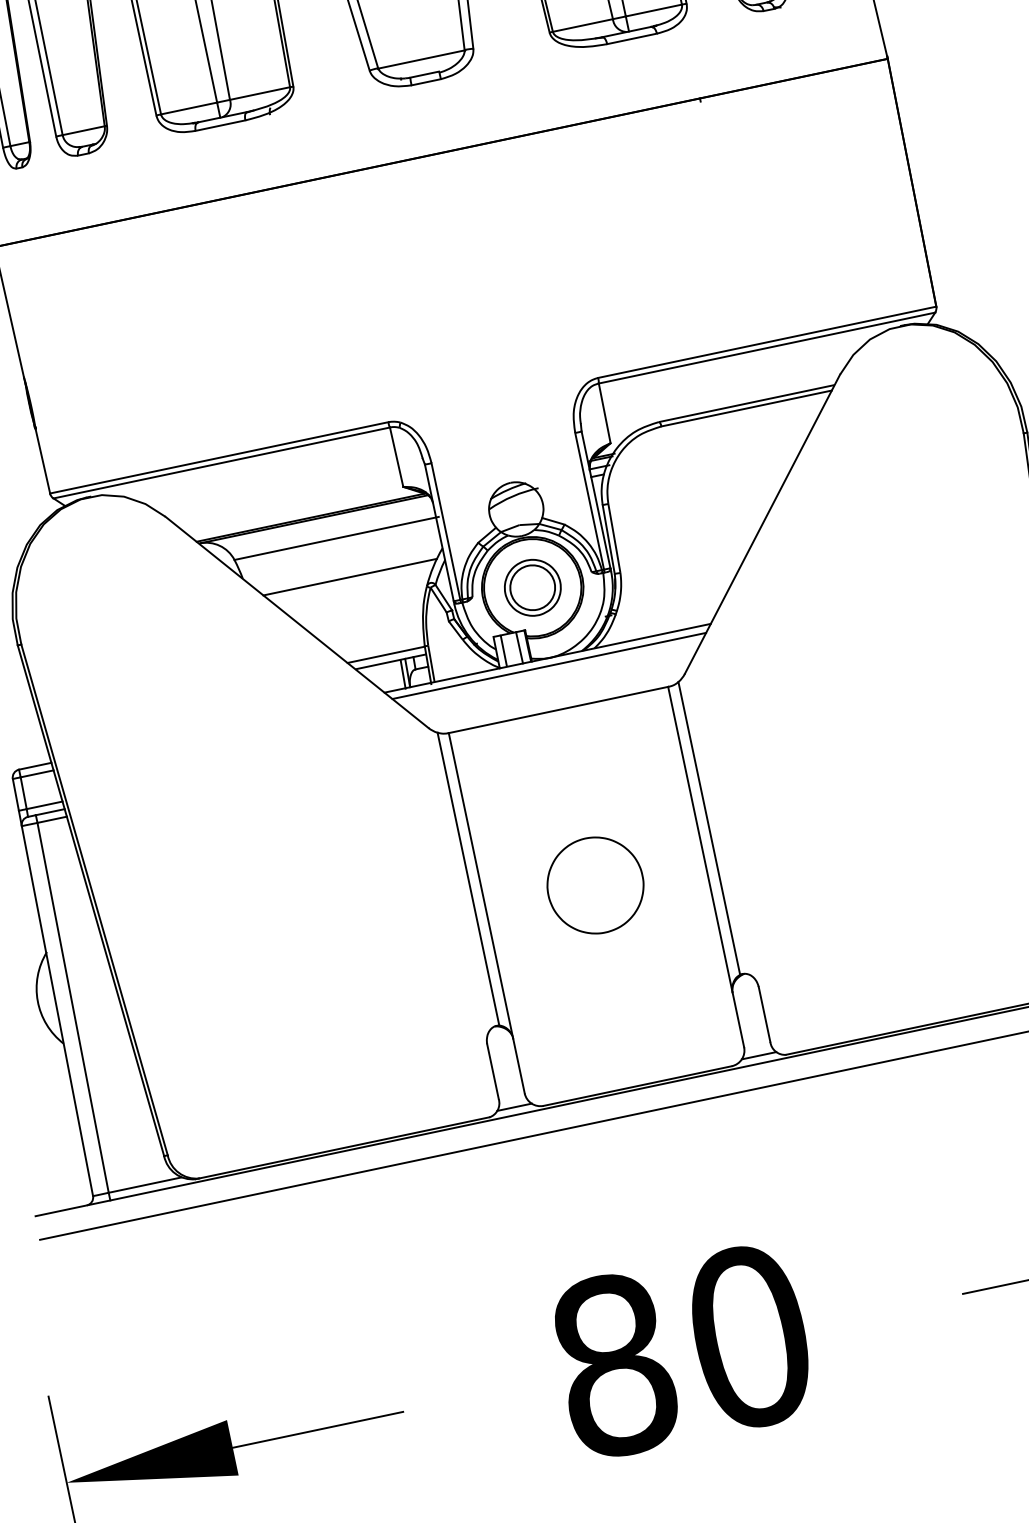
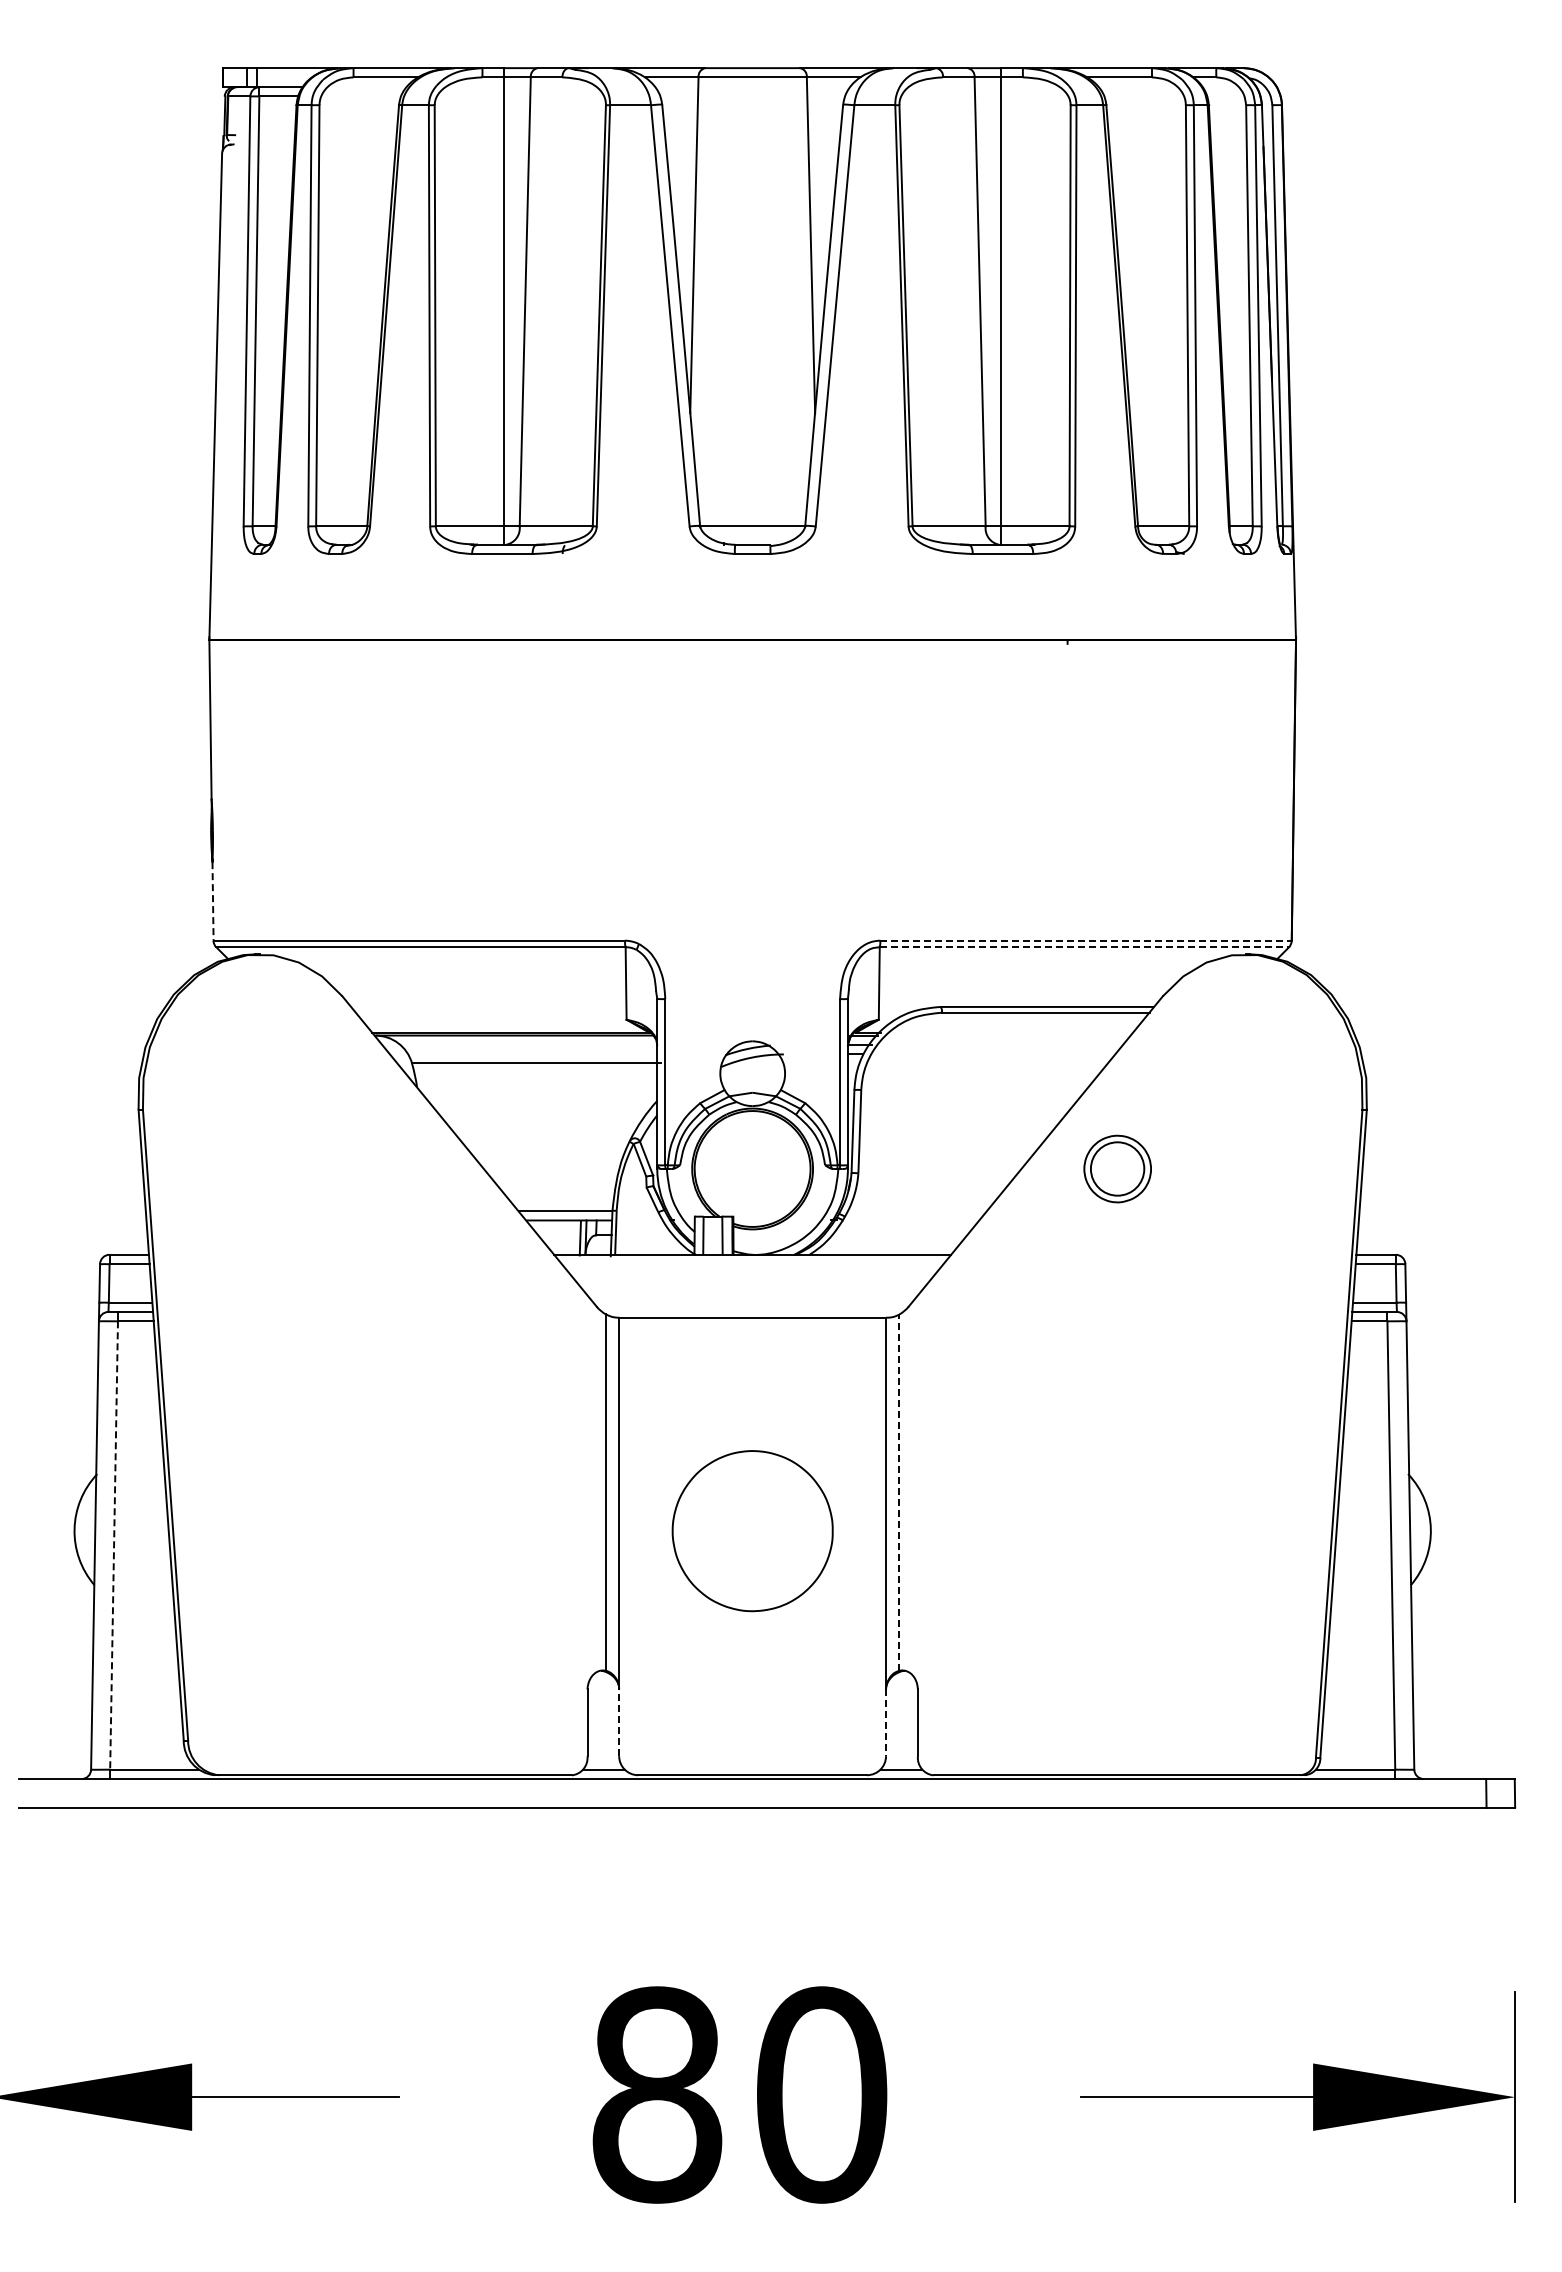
line: (767, 342) -> (1086, 940), solid -> dashed
line: (767, 348) -> (1084, 947), solid -> dashed
line: (43, 461) -> (213, 901), solid -> dashed
line: (350, 576) -> (542, 1111), removed
part: (532, 587) -> (1117, 1168), moved
line: (549, 666) -> (752, 1264), removed
line: (709, 828) -> (899, 1492), solid -> dashed
part: (595, 885) -> (752, 1531), size x1.4
line: (73, 1008) -> (114, 1546), solid -> dashed
line: (738, 1020) -> (886, 1723), solid -> dashed
line: (519, 1065) -> (619, 1722), solid -> dashed

